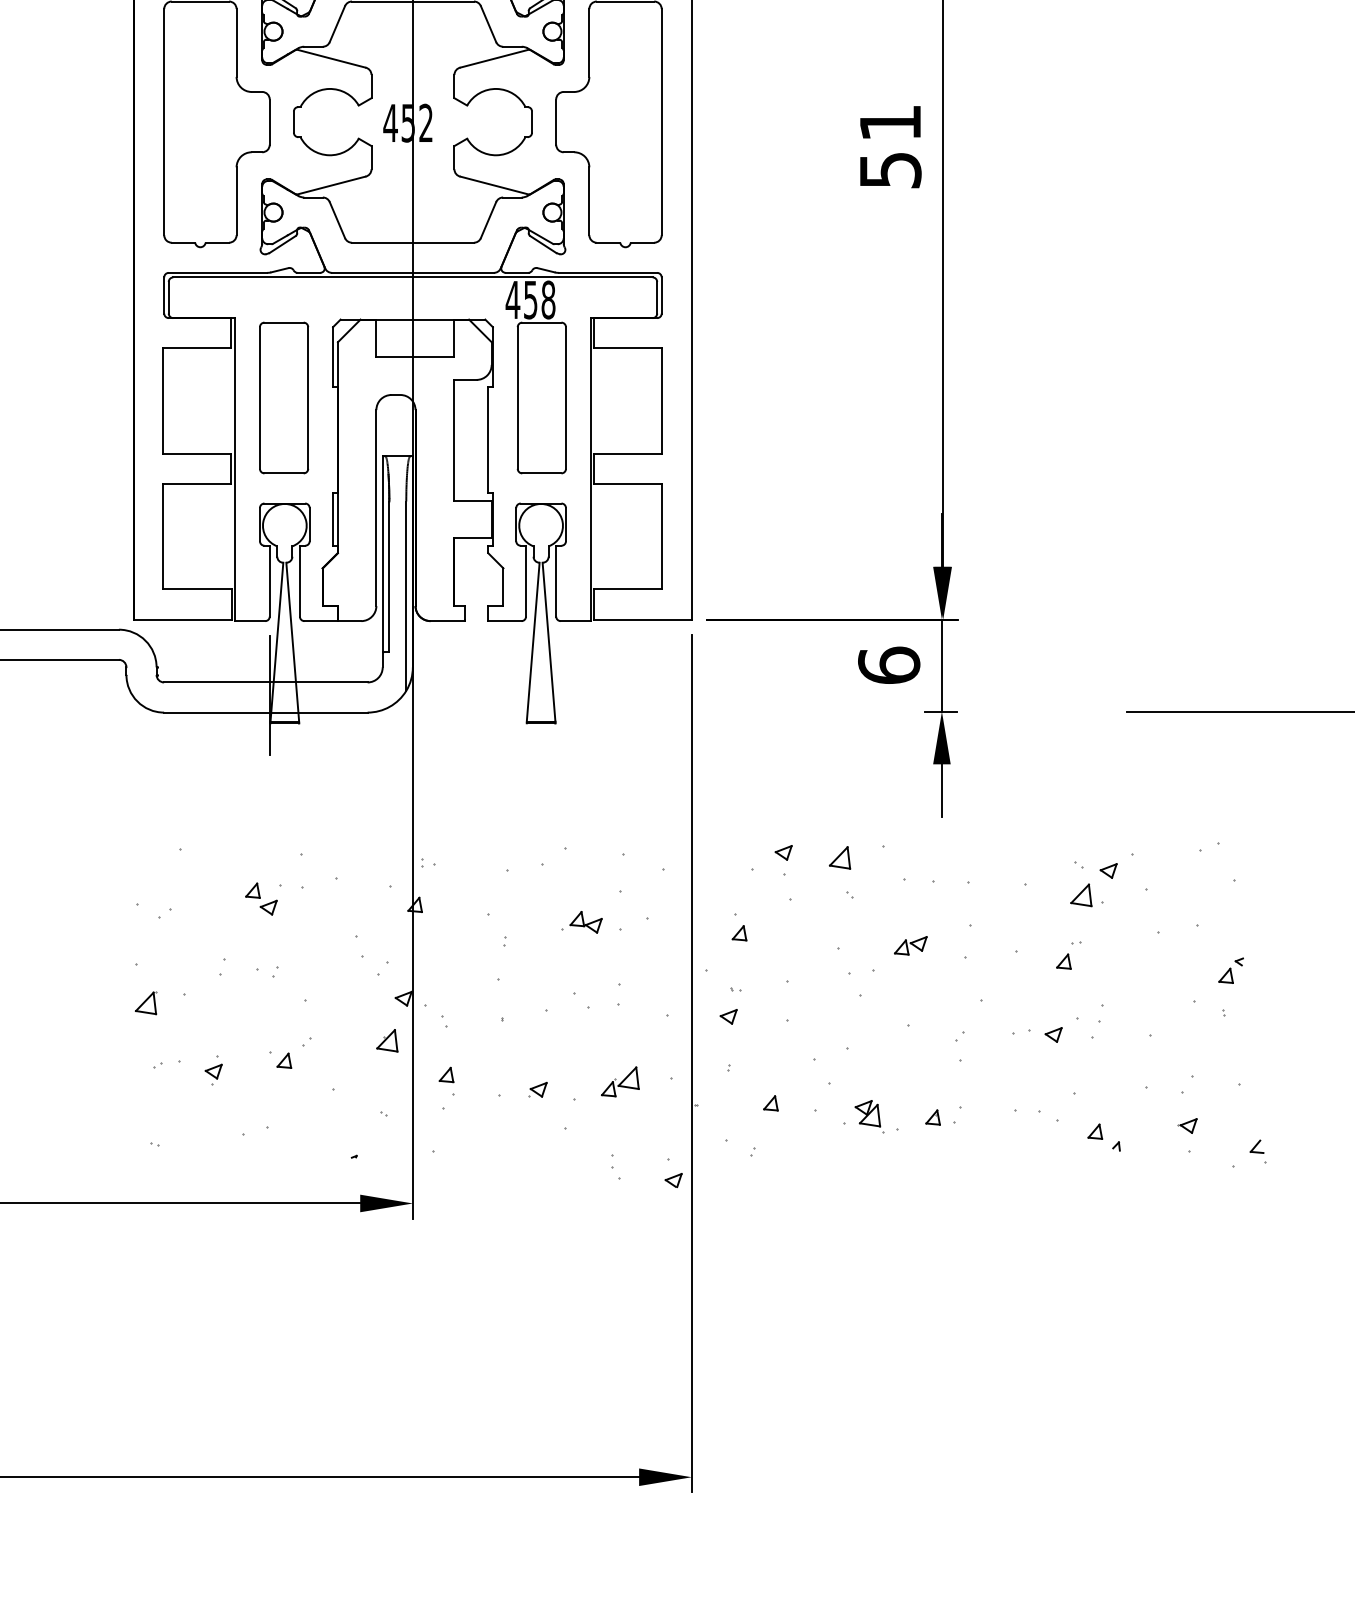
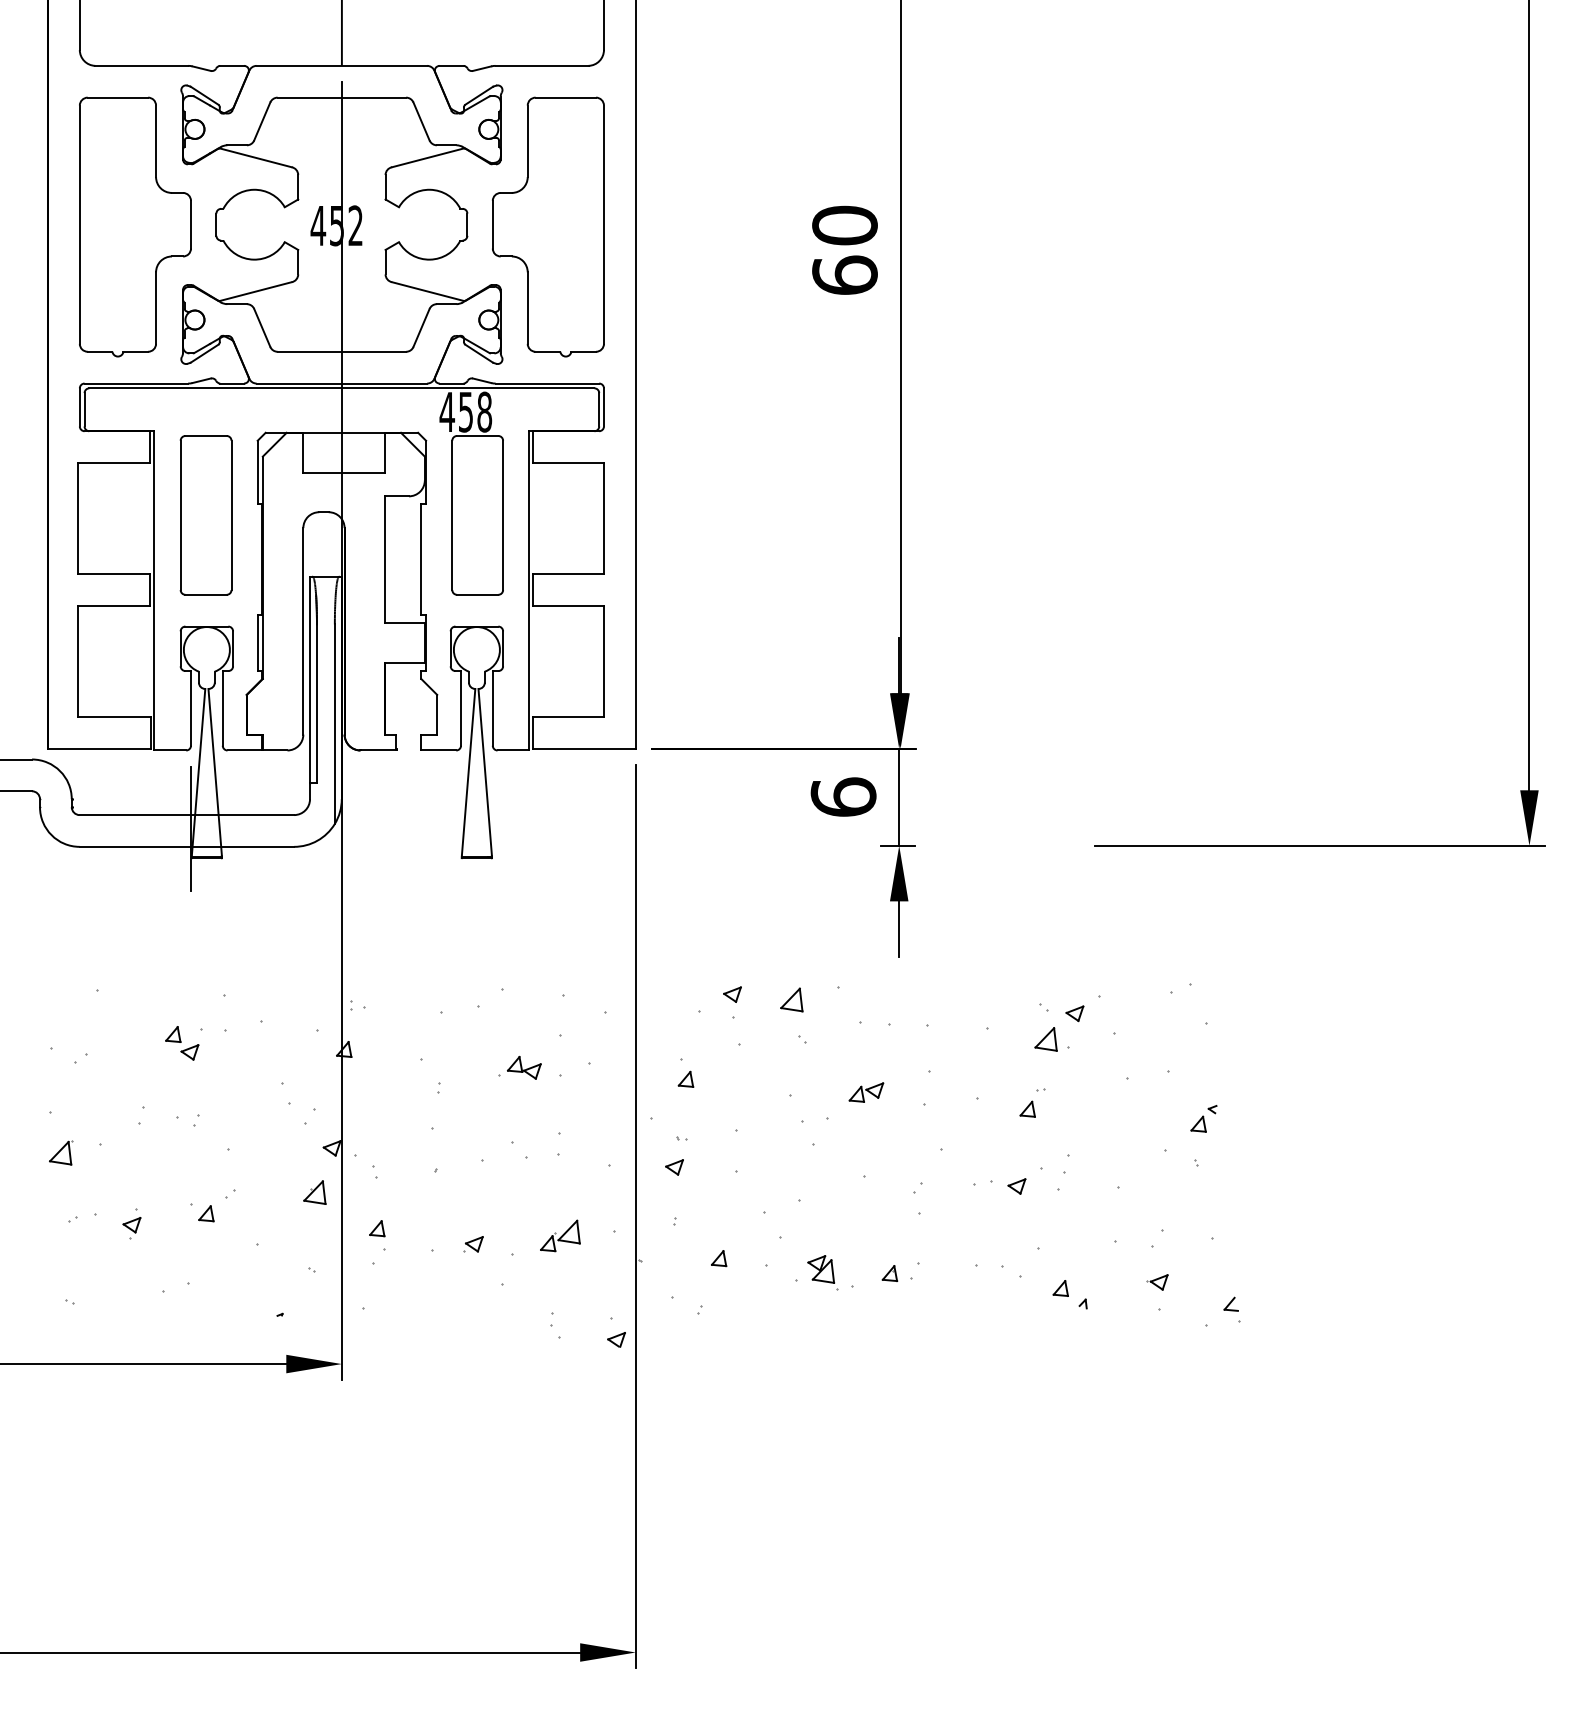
text: (889, 145) -> (844, 249), 51 -> 60

